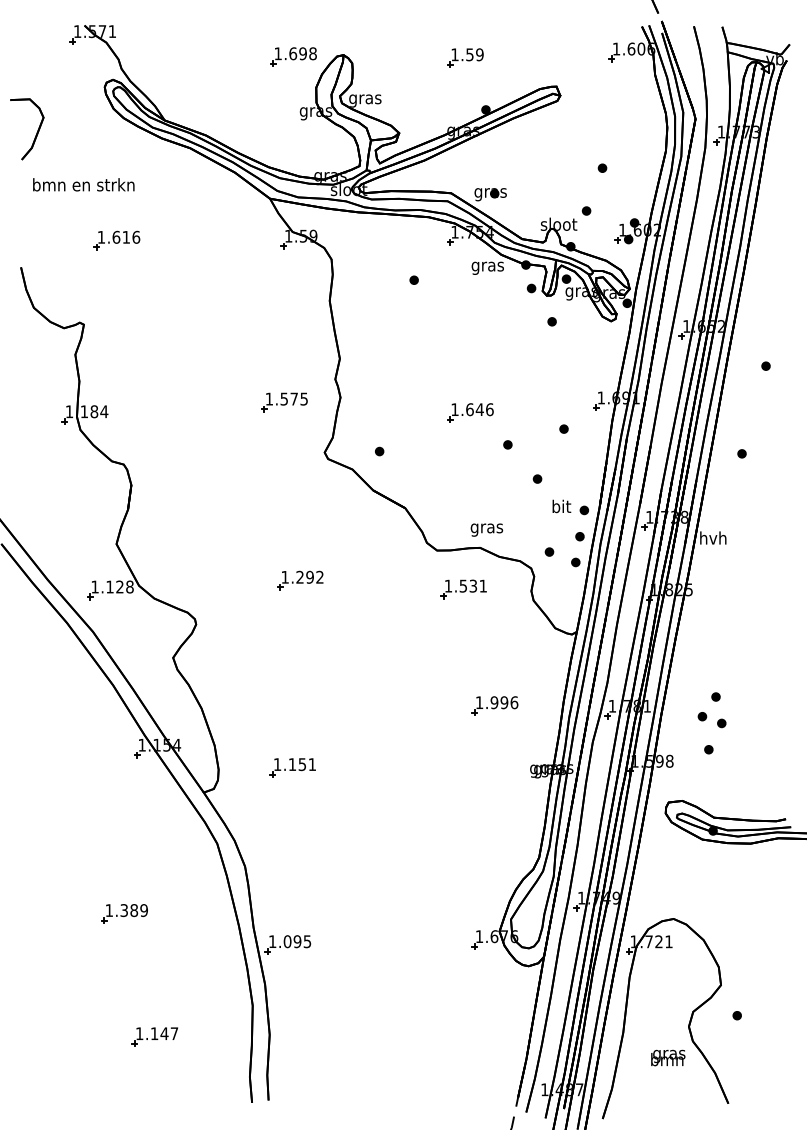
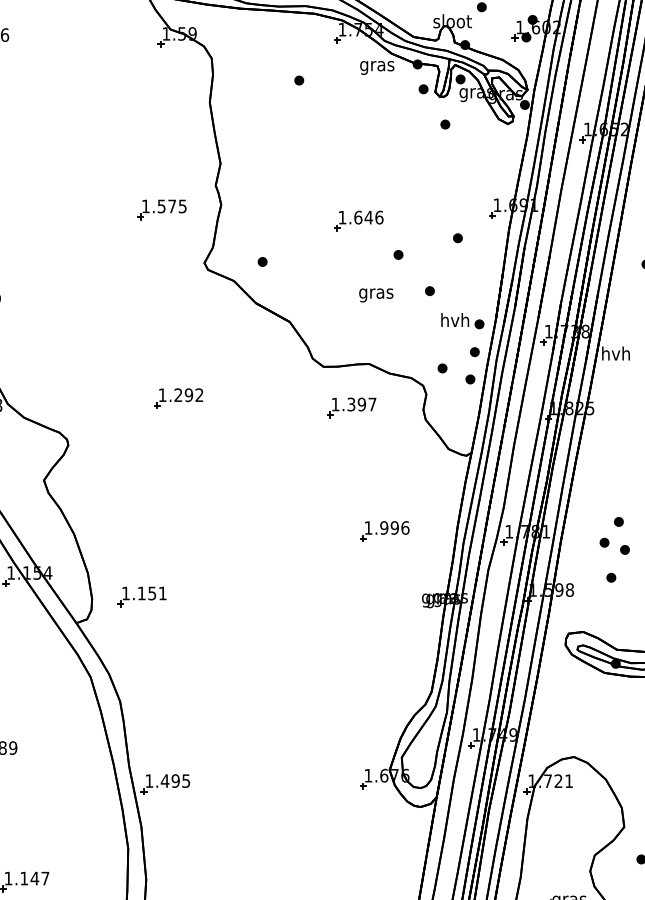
text: (561, 506) -> (455, 320), bit -> hvh
text: (486, 529) -> (375, 294), moved
text: (473, 585) -> (362, 403), 1.531 -> 1.397
part: (292, 767) -> (141, 596), moved
text: (287, 941) -> (165, 780), 1.095 -> 1.495

